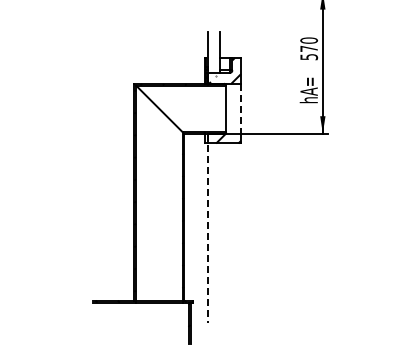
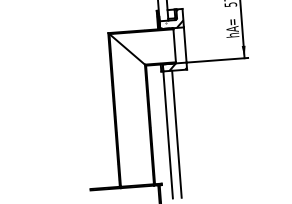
line: (241, 108) -> (185, 44), dashed -> solid
line: (207, 228) -> (167, 131), dashed -> solid
line: (220, 232) -> (177, 133), added

